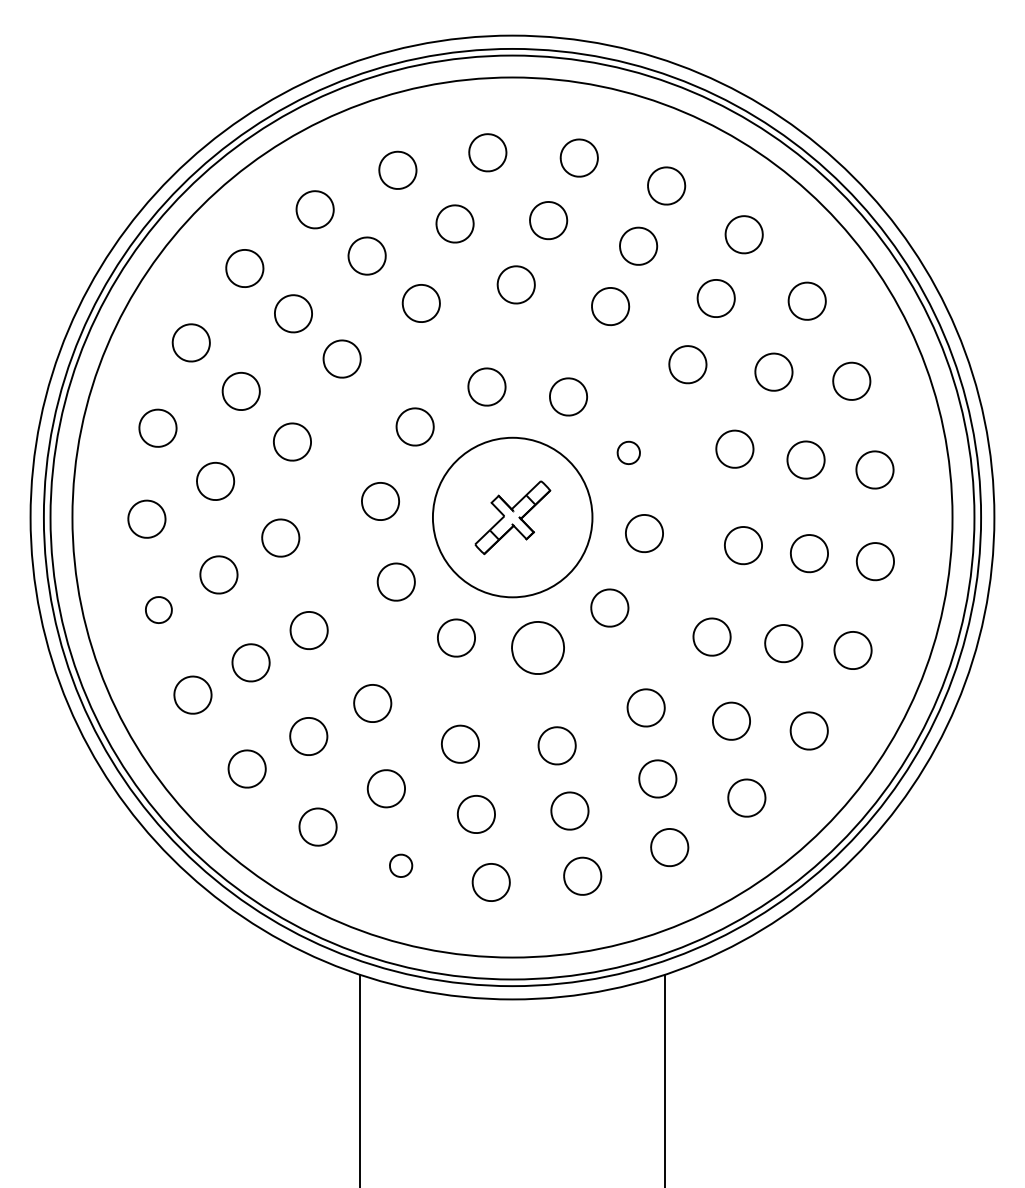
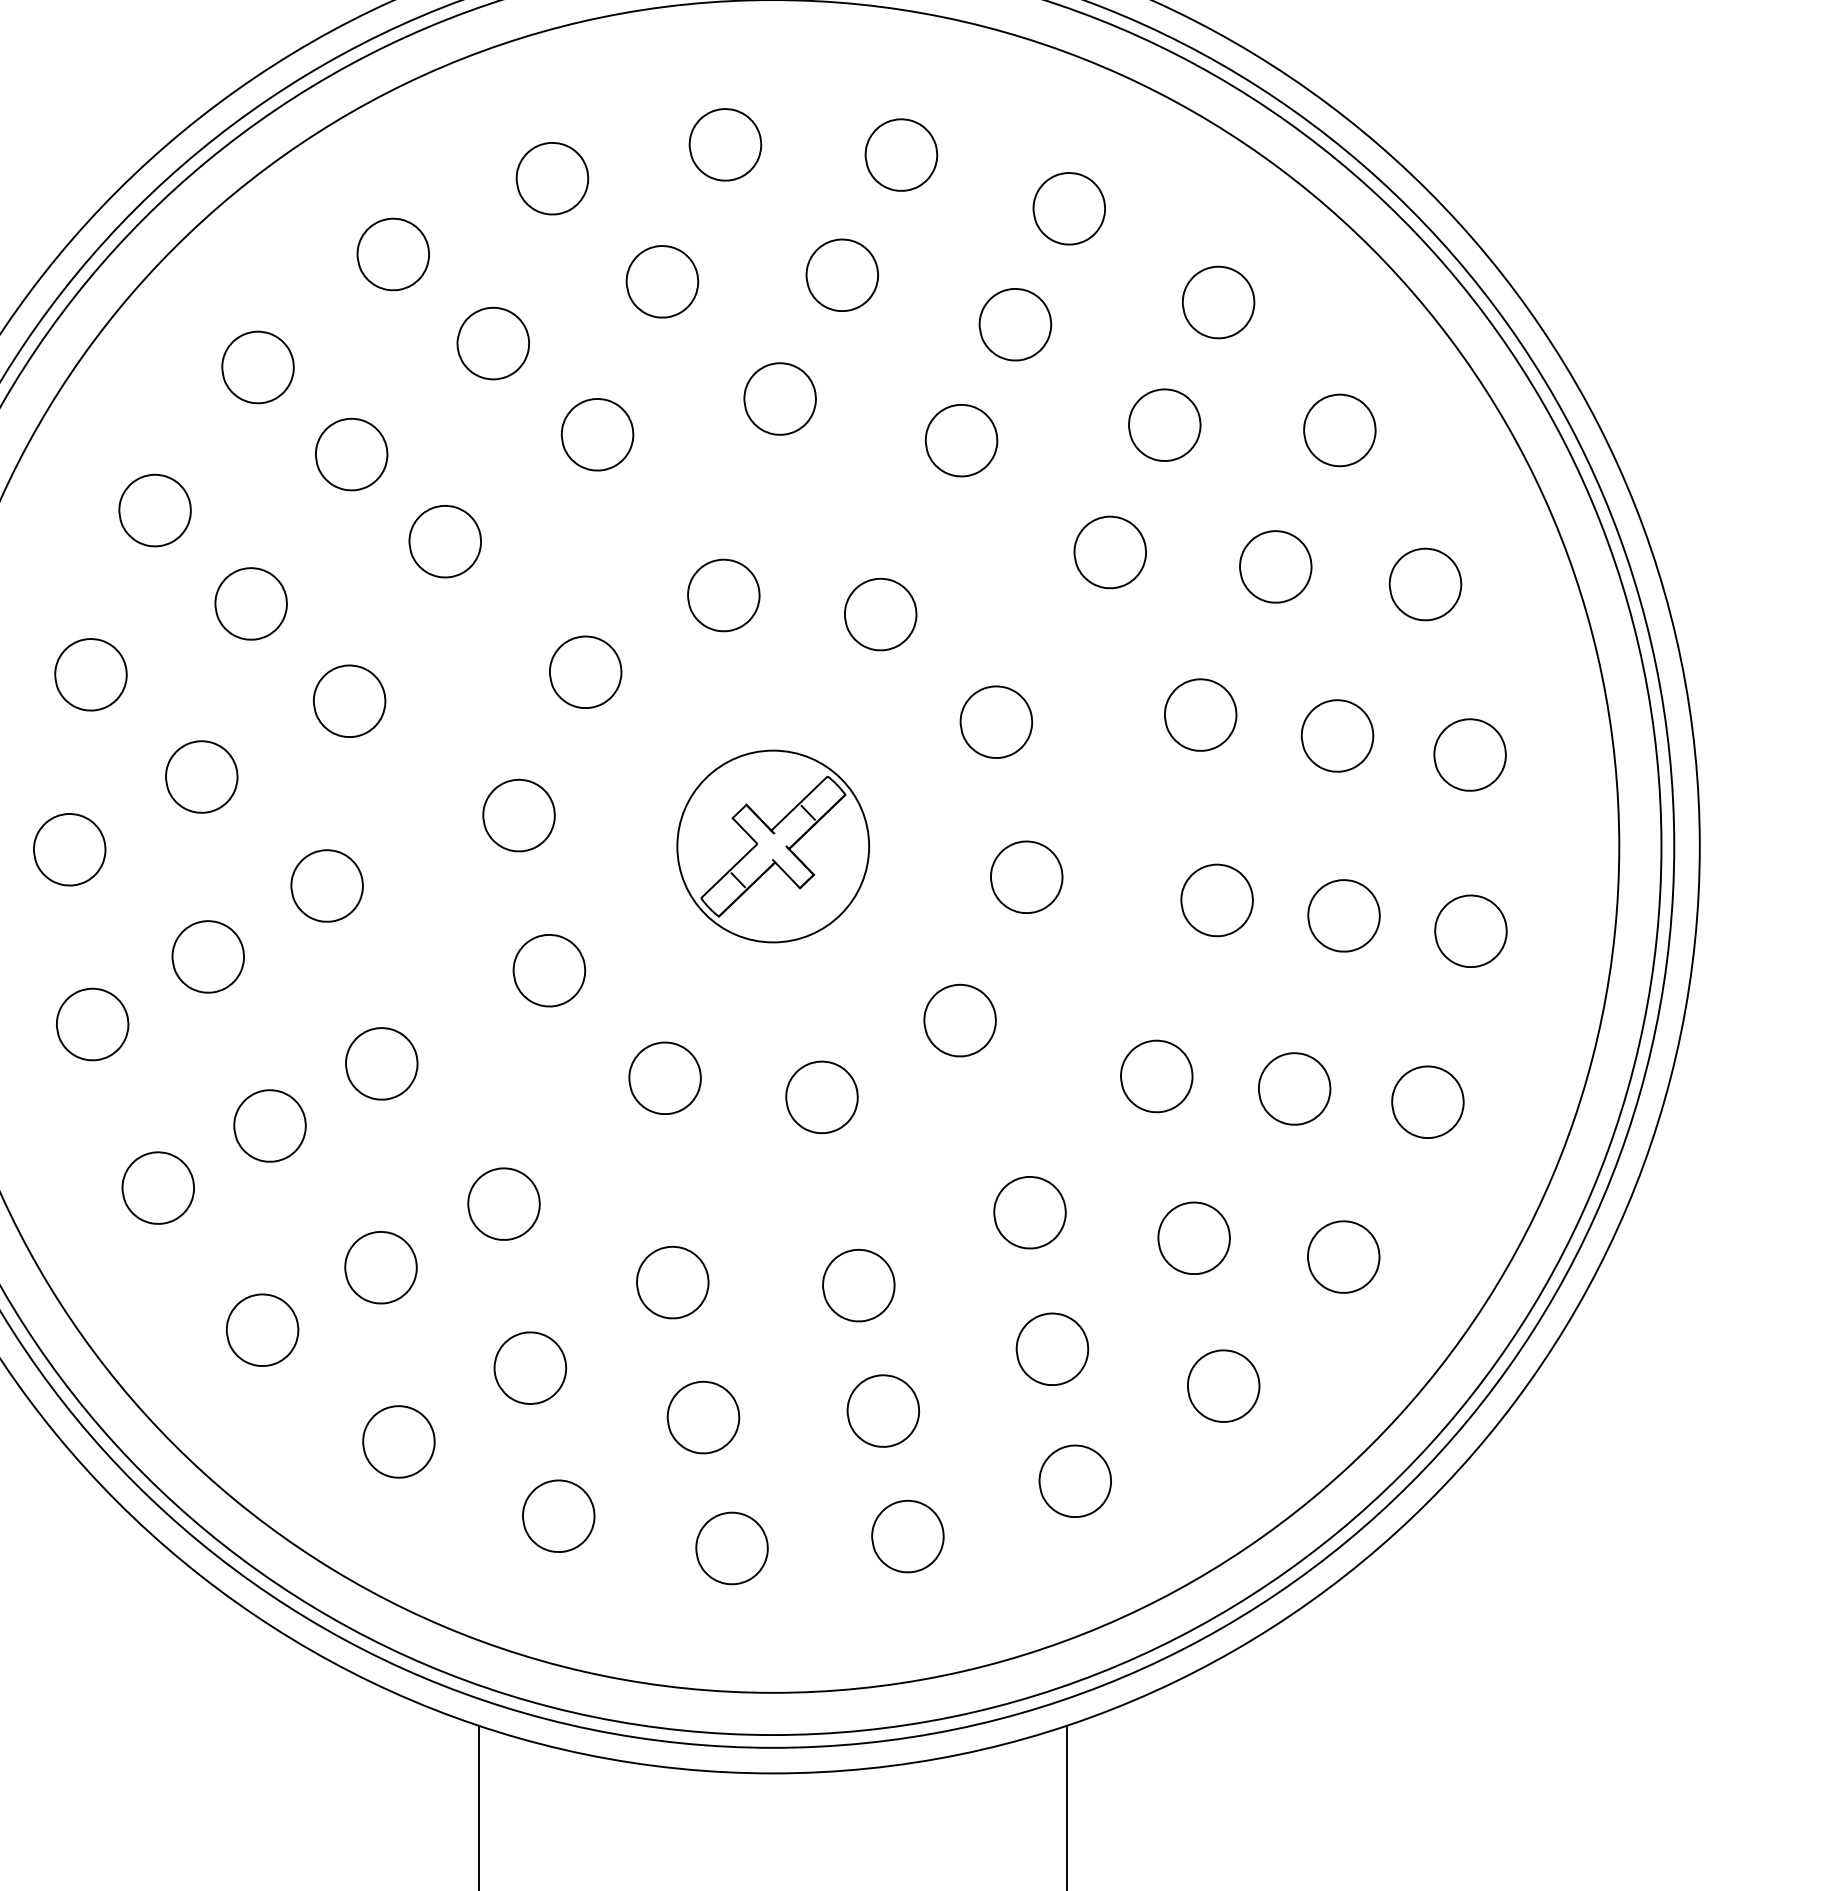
part: (628, 452) -> (996, 721), size x1.67
circle: (512, 517) -> (772, 846), size x0.62
part: (158, 609) -> (91, 1023), size x1.43
part: (537, 647) -> (820, 1096), size x0.71
part: (400, 865) -> (557, 1515), size x1.67

